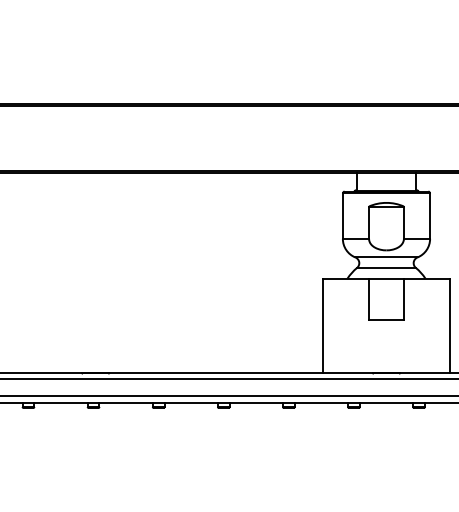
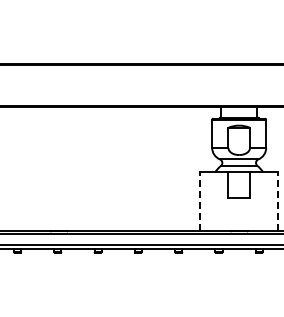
line: (323, 325) -> (200, 201), solid -> dashed
line: (449, 325) -> (278, 201), solid -> dashed

